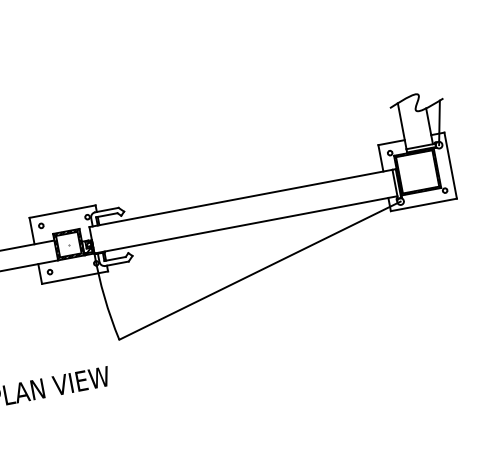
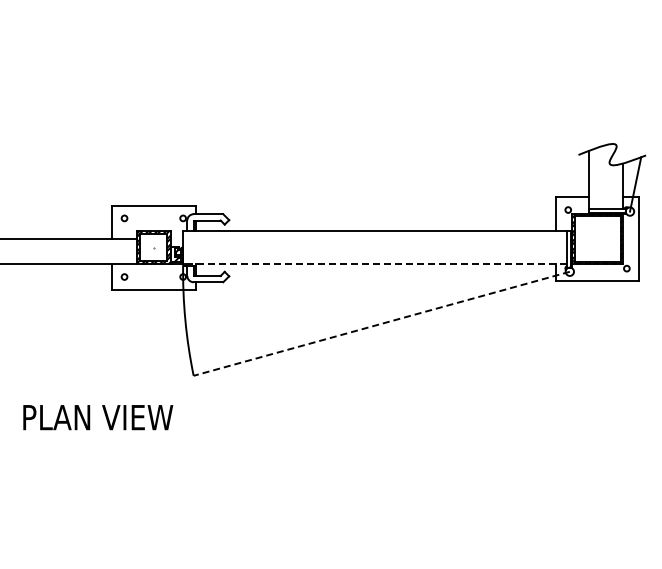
line: (245, 224) -> (374, 264), solid -> dashed
line: (259, 270) -> (381, 323), solid -> dashed

